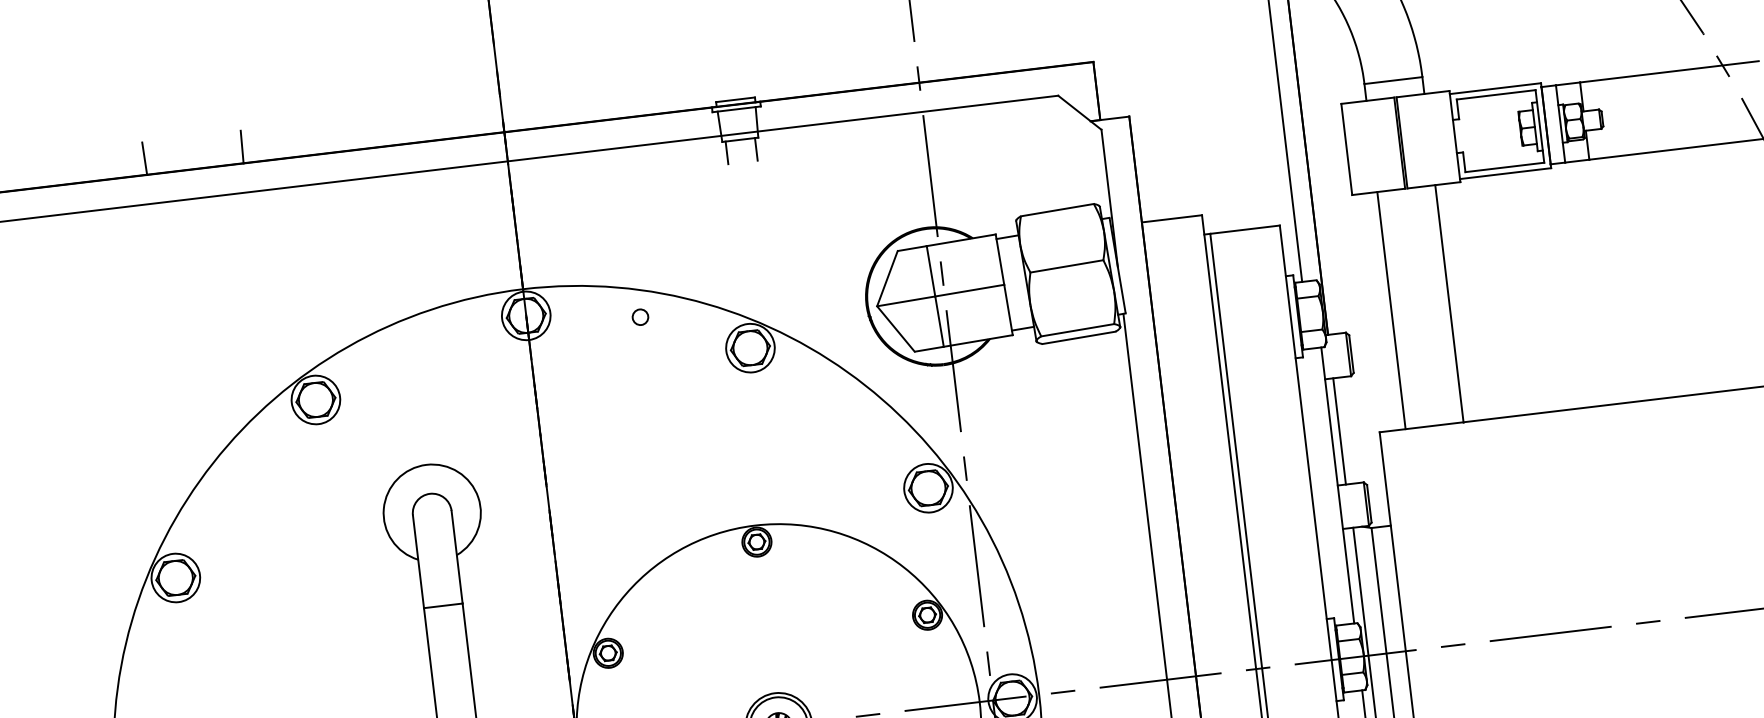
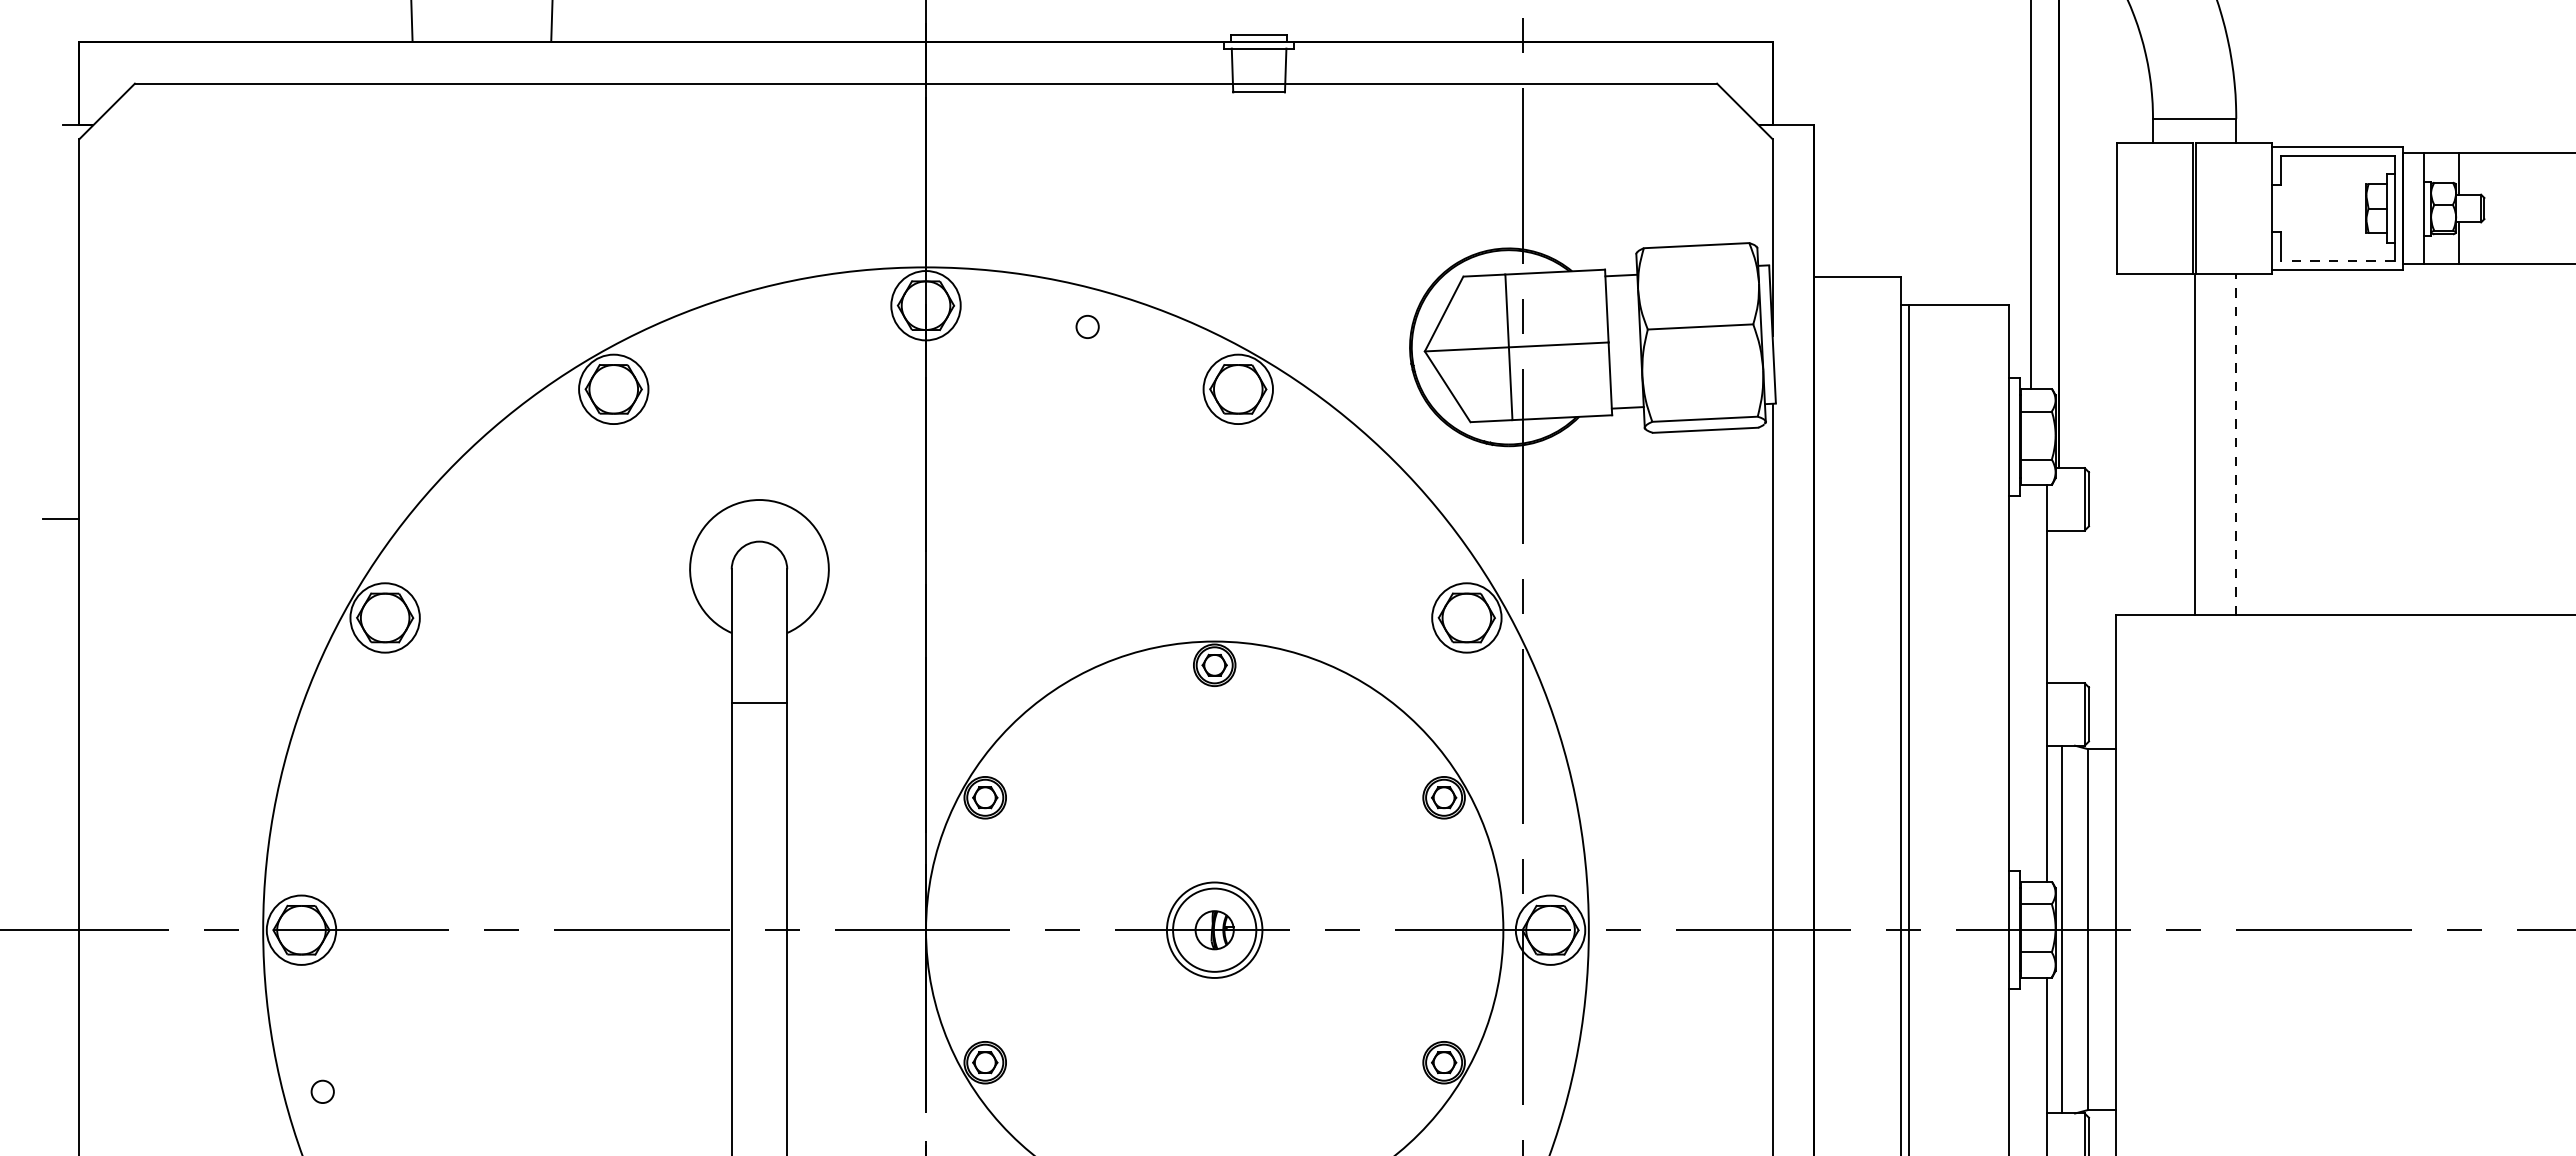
line: (756, 149) -> (1280, 108), removed
line: (727, 152) -> (1238, 108), removed
line: (1504, 167) -> (2337, 260), solid -> dashed
line: (1449, 303) -> (2236, 444), solid -> dashed
line: (1391, 310) -> (2195, 444), moved
line: (1339, 431) -> (2059, 606), removed

